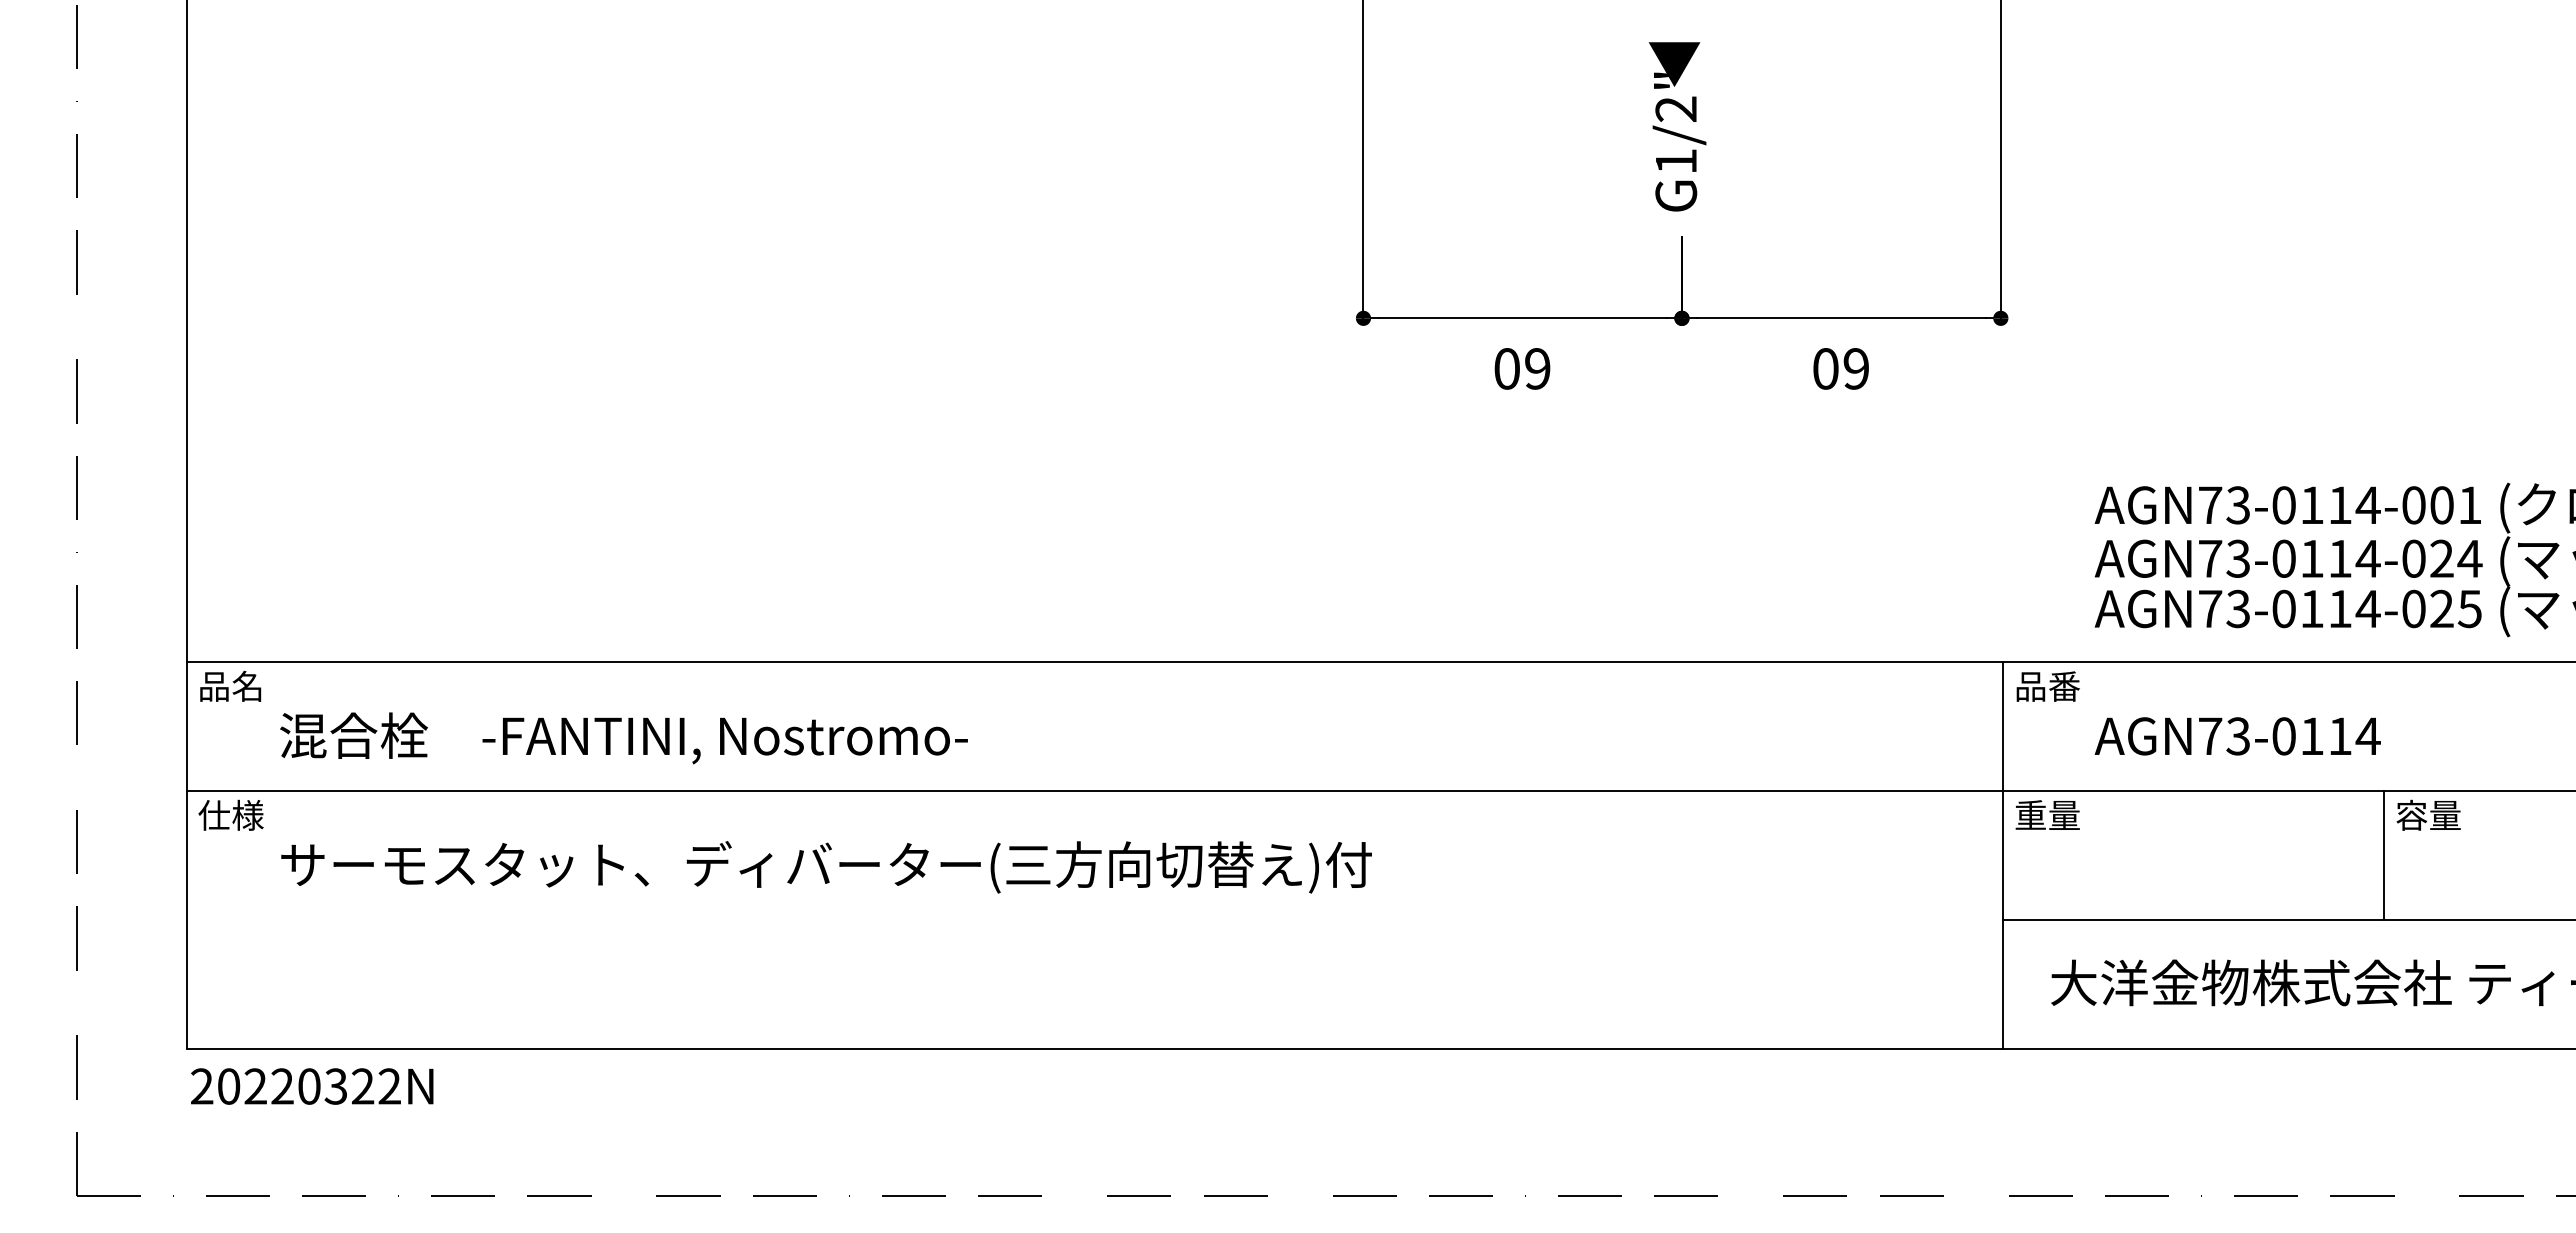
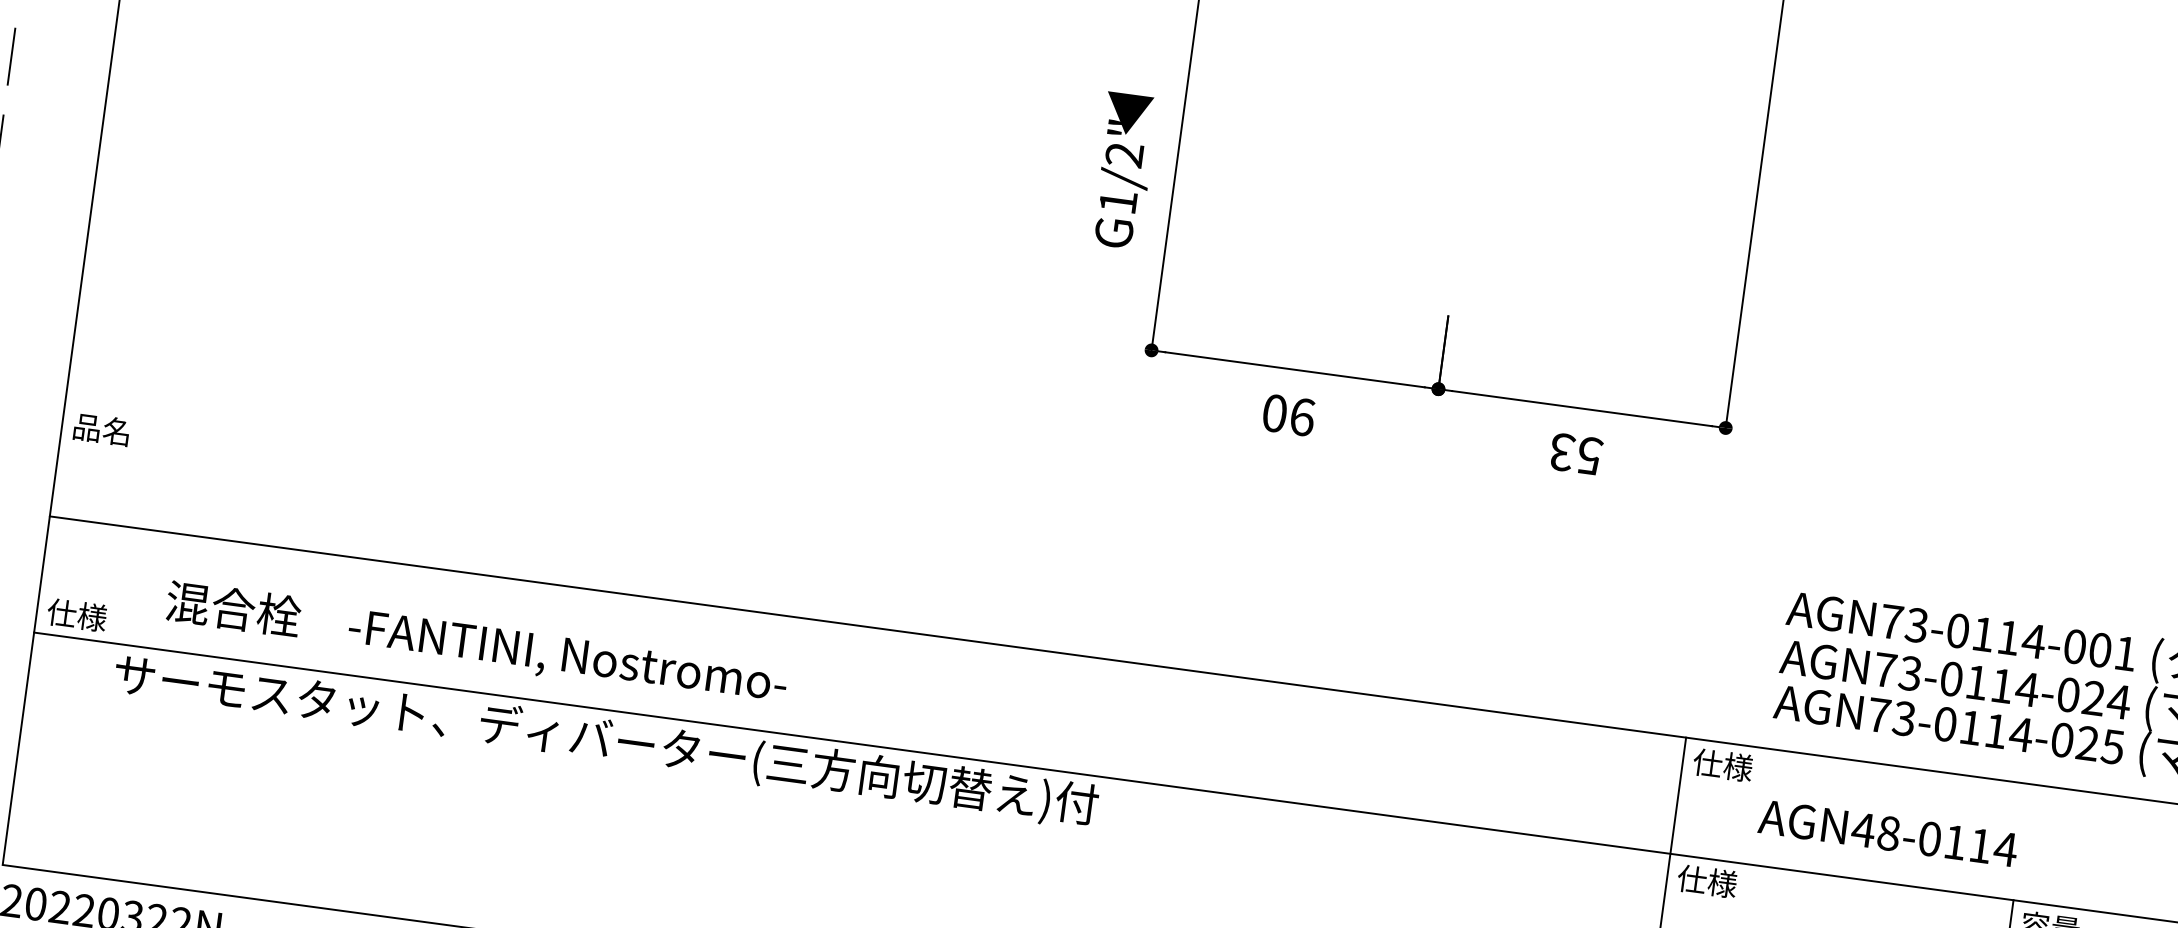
text: (1677, 126) -> (1123, 170), moved
text: (1537, 368) -> (1302, 416), 60 -> 90
text: (1841, 368) -> (1576, 453), 60 -> 53
text: (230, 685) -> (101, 428), moved
text: (2047, 685) -> (1723, 764), 品番 -> 仕様
text: (2223, 736) -> (1875, 831), AGN73-0114 -> AGN48-0114
text: (623, 738) -> (476, 644), moved
text: (230, 814) -> (76, 614), moved
text: (2047, 814) -> (1707, 880), 重量 -> 仕様
text: (826, 867) -> (606, 741), moved

